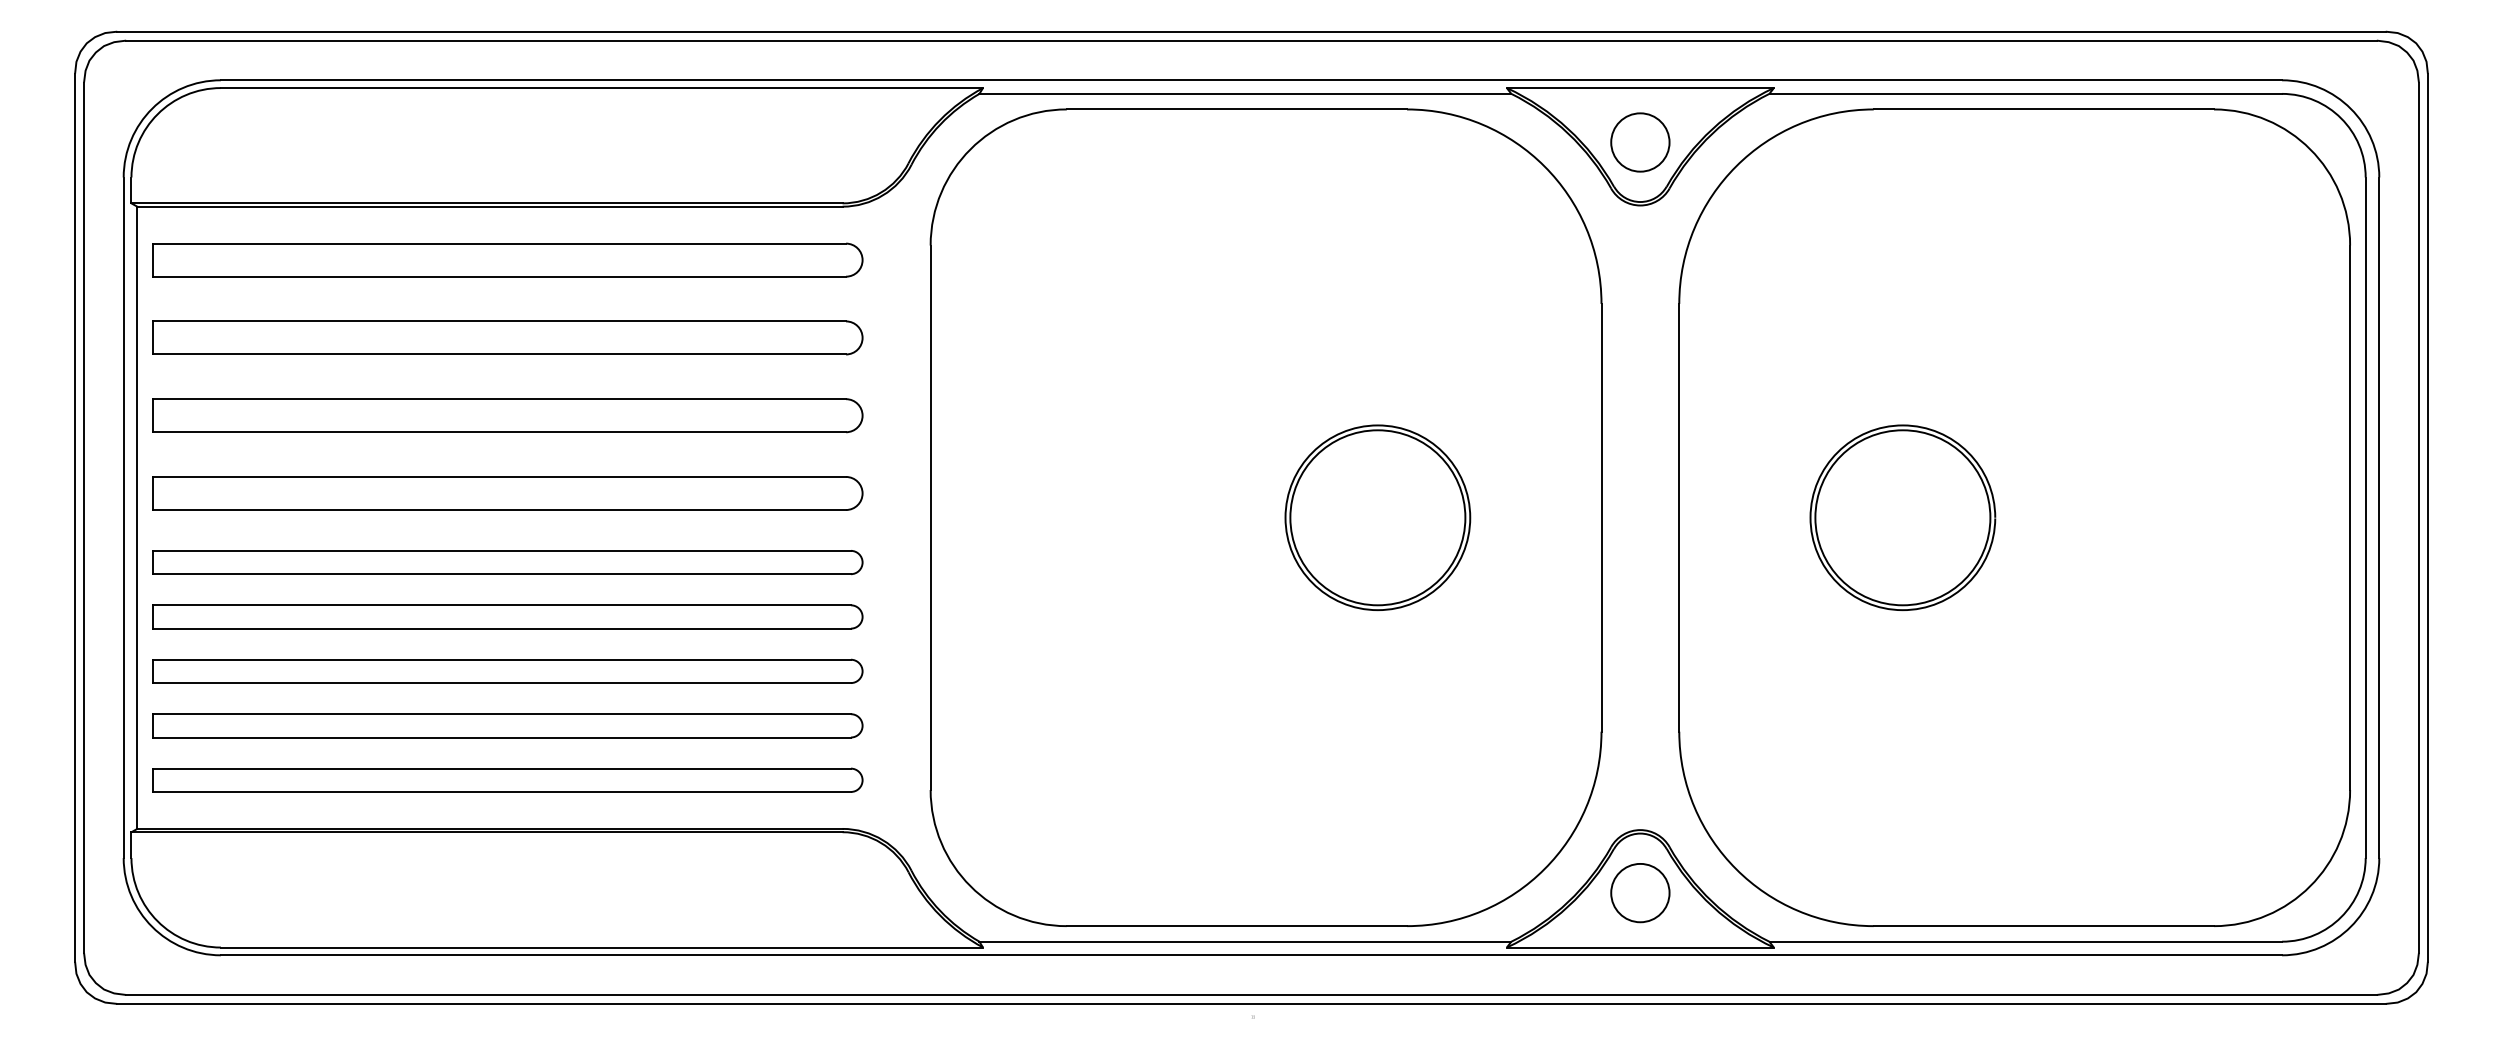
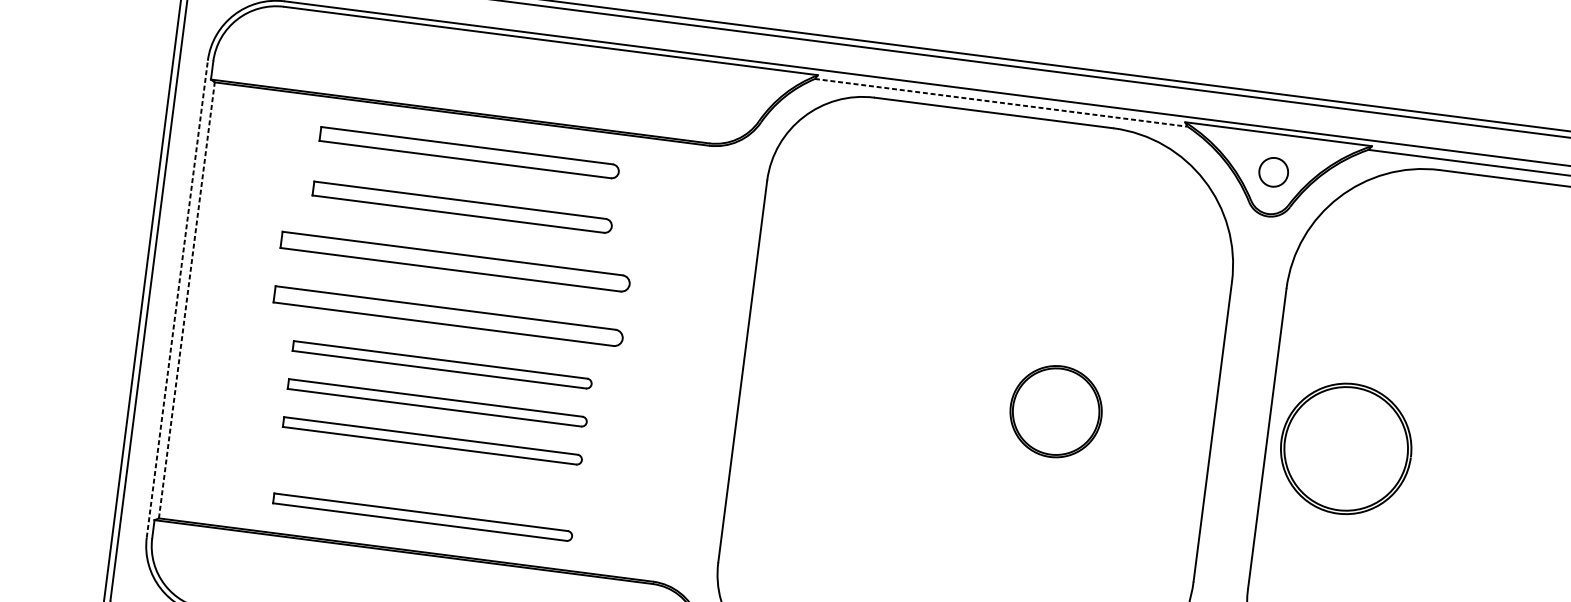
line: (1245, 93) -> (1001, 102), solid -> dashed
circle: (1640, 142) -> (1273, 172), size x0.7
part: (507, 259) -> (469, 152), size x0.6
part: (507, 337) -> (462, 207), size x0.6
part: (507, 415) -> (455, 261), size x0.7
part: (507, 493) -> (448, 316), size x0.7
line: (123, 517) -> (177, 298), solid -> dashed
line: (137, 517) -> (187, 300), solid -> dashed
part: (1377, 517) -> (1055, 411), size x0.7
part: (1902, 517) -> (1345, 448), moved
part: (507, 562) -> (442, 364), size x0.6
part: (507, 616) -> (437, 402), size x0.6
part: (507, 670) -> (432, 440), size x0.6
part: (507, 725) -> (427, 479), removed
part: (507, 779) -> (422, 516), size x0.6

